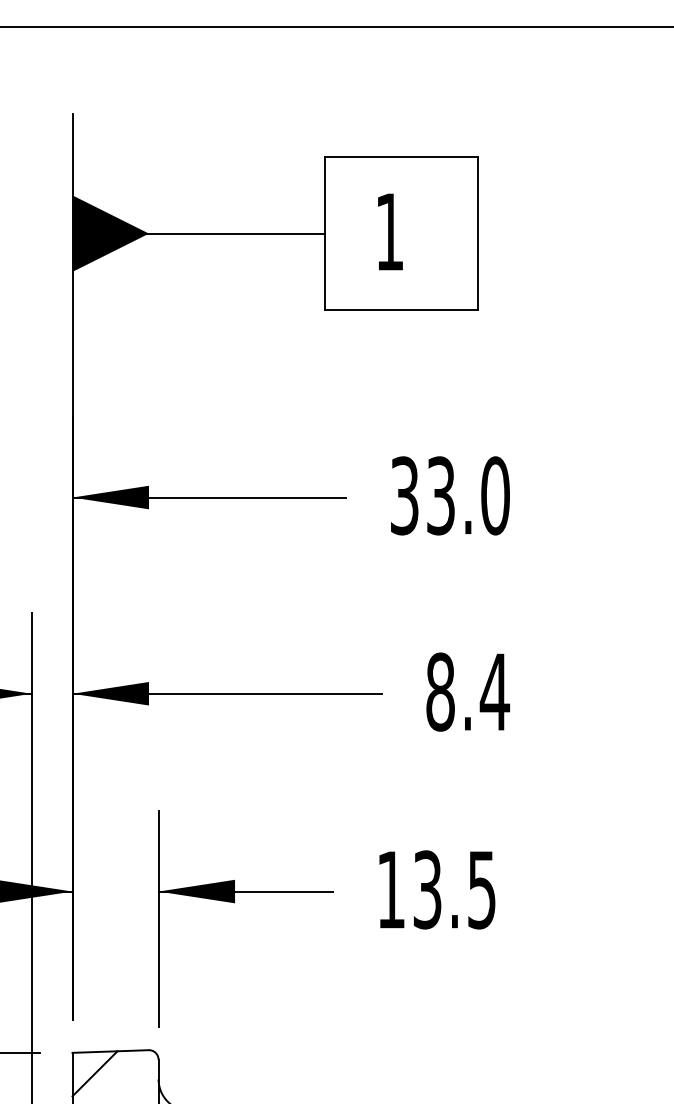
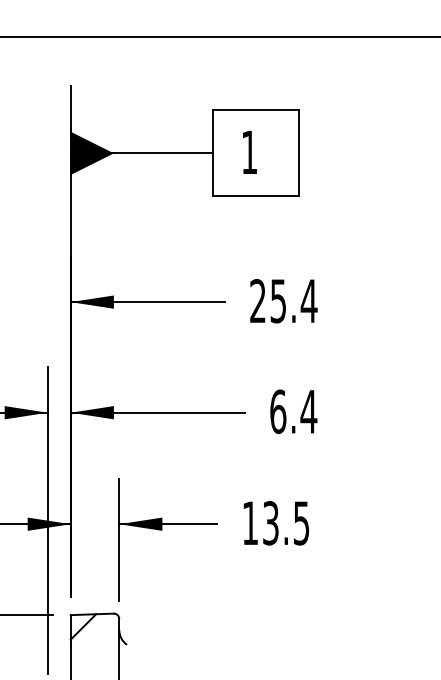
text: (449, 494) -> (283, 300), 33.0 -> 25.4
text: (441, 691) -> (278, 411), 8.4 -> 6.4

